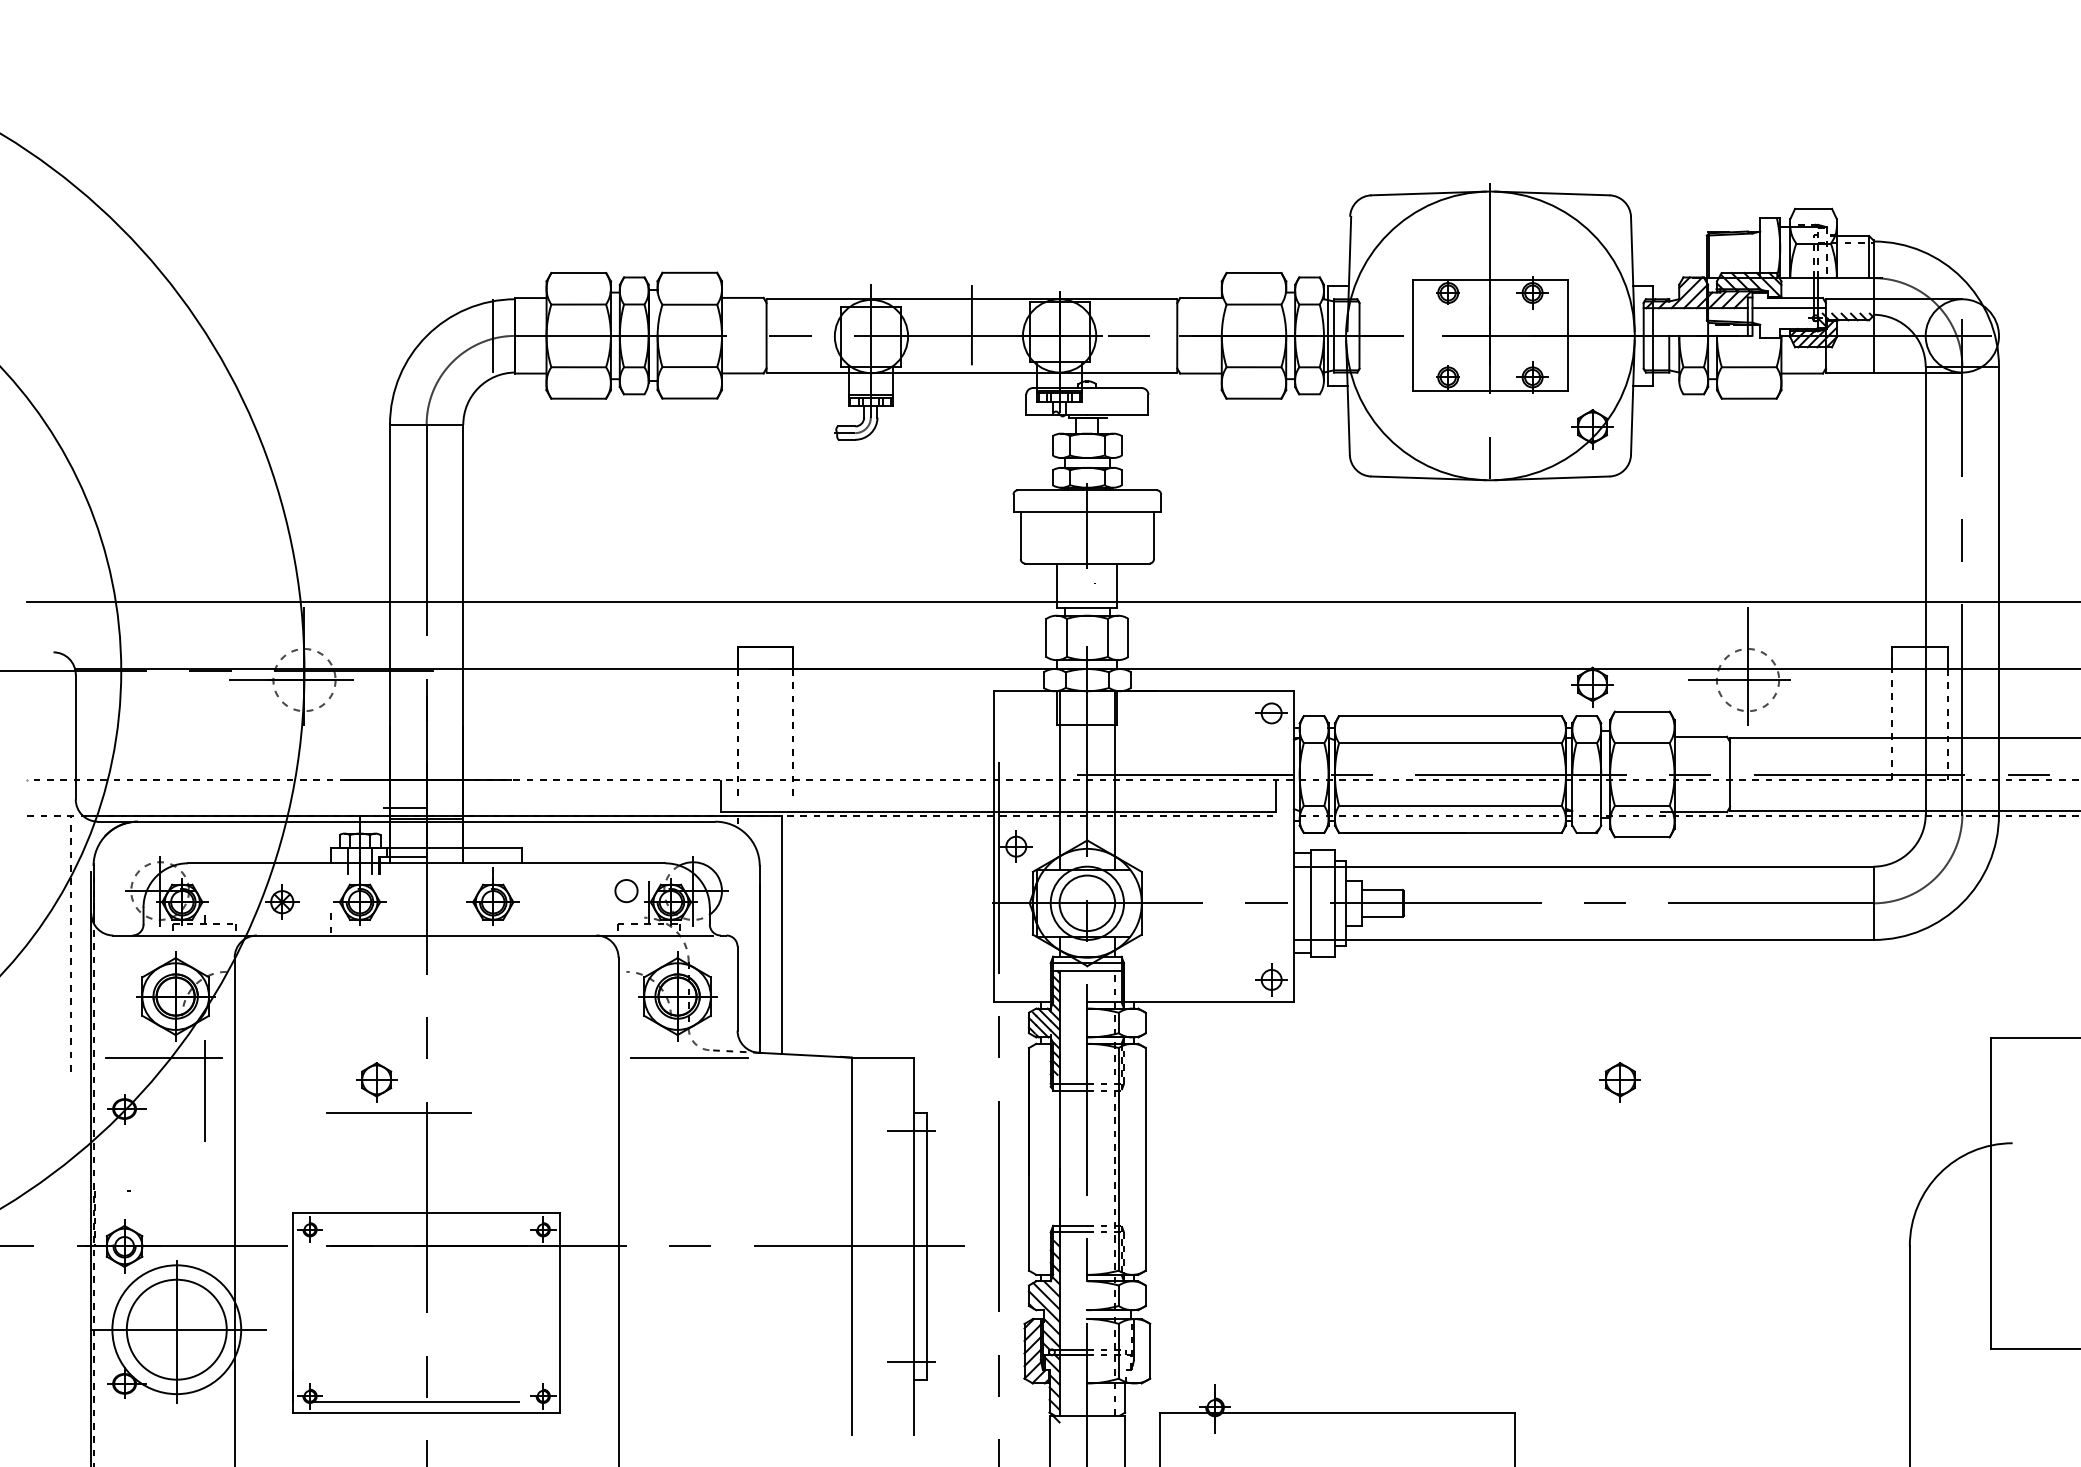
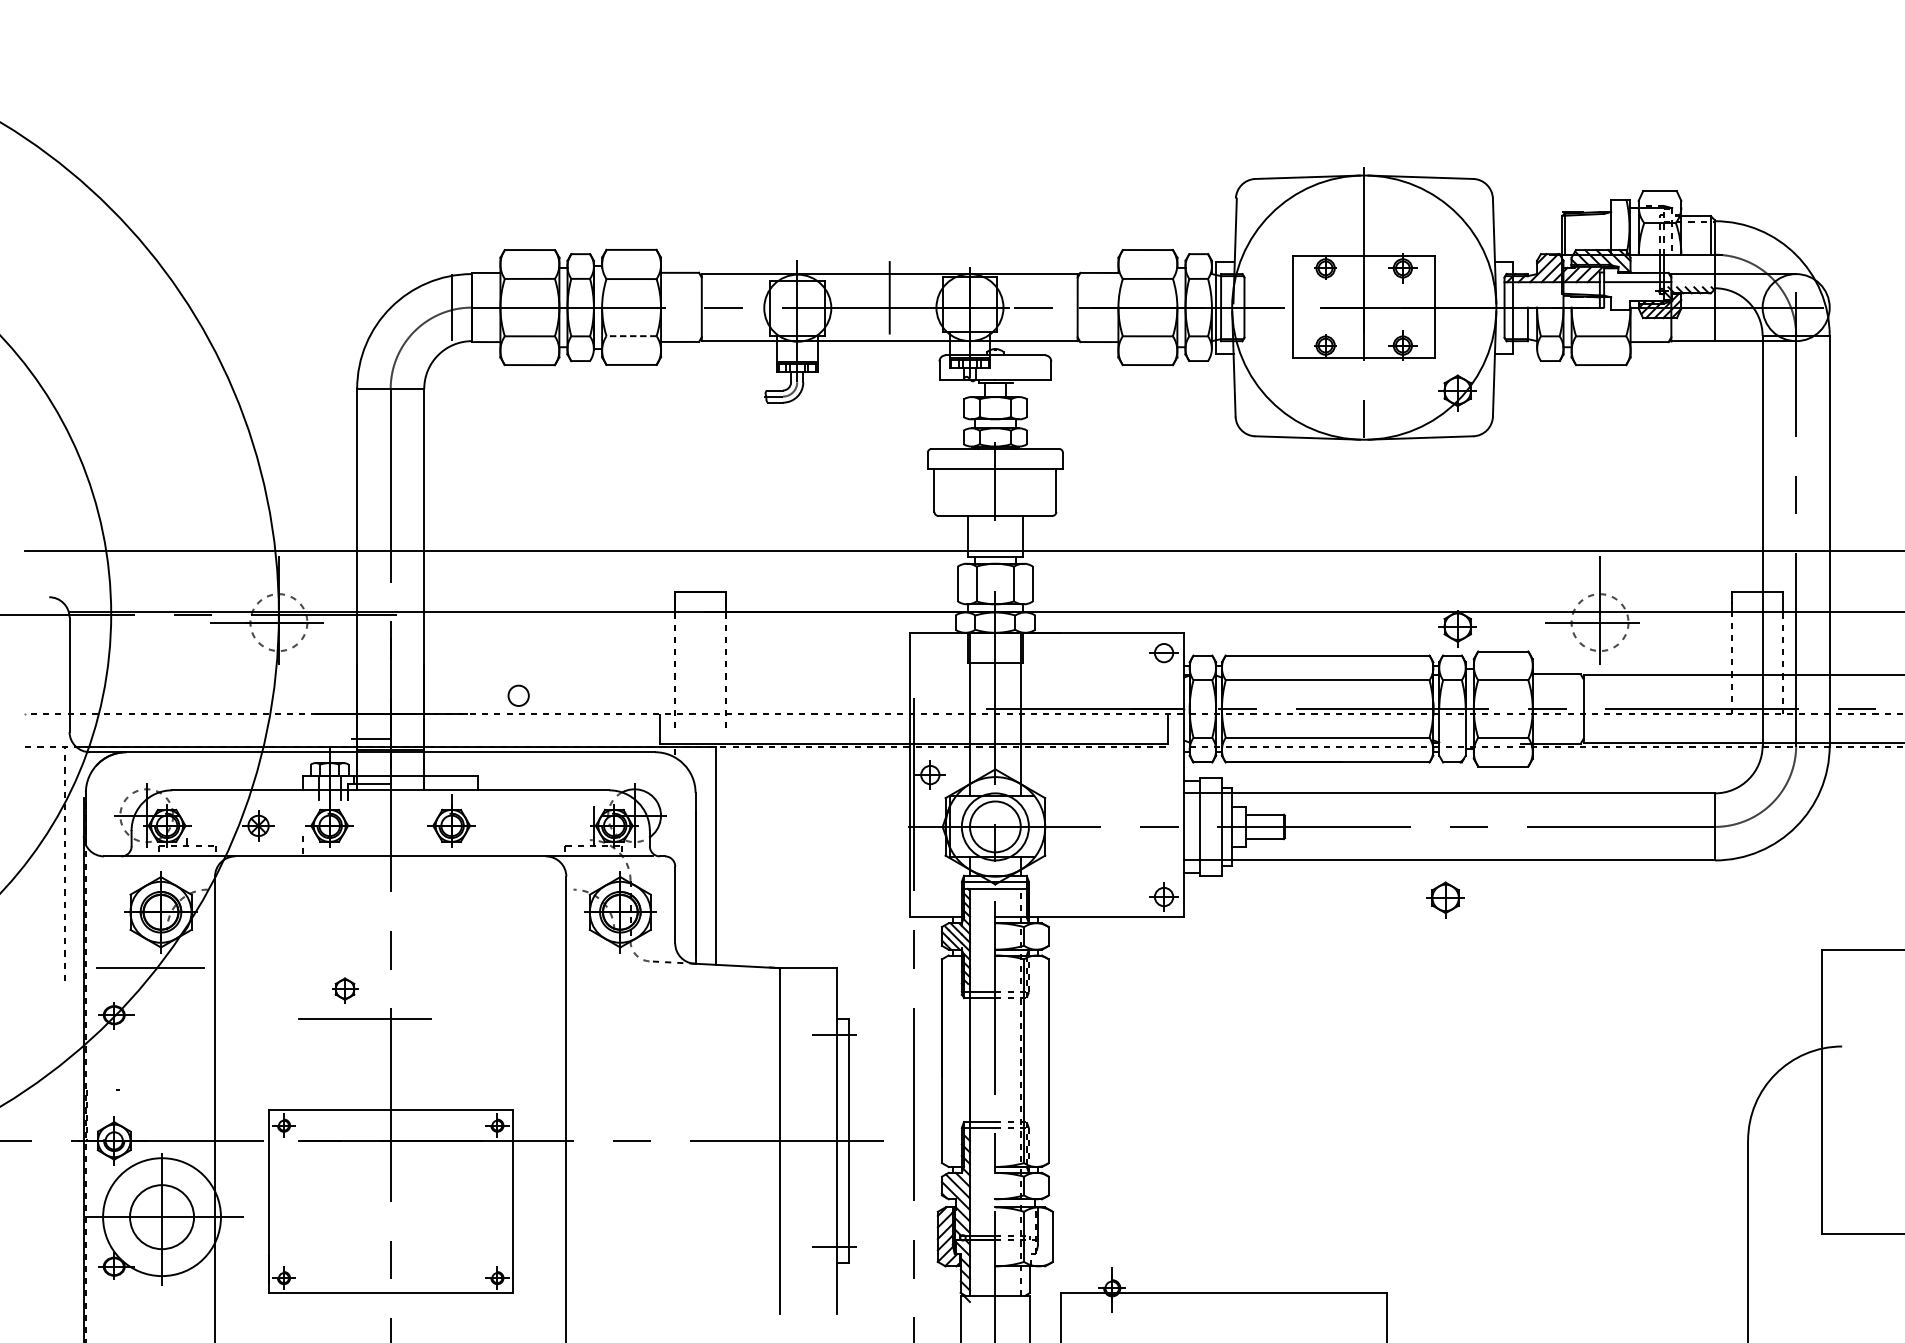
line: (689, 367) -> (631, 336), solid -> dashed
circle: (626, 891) -> (518, 696), moved
line: (688, 1057) -> (630, 968), removed
part: (376, 1082) -> (344, 990), size x0.7
part: (1619, 1082) -> (1444, 900), moved
line: (204, 1090) -> (187, 998), removed
circle: (176, 1329) -> (161, 1216), size x0.7
line: (426, 1401) -> (390, 1282), removed

